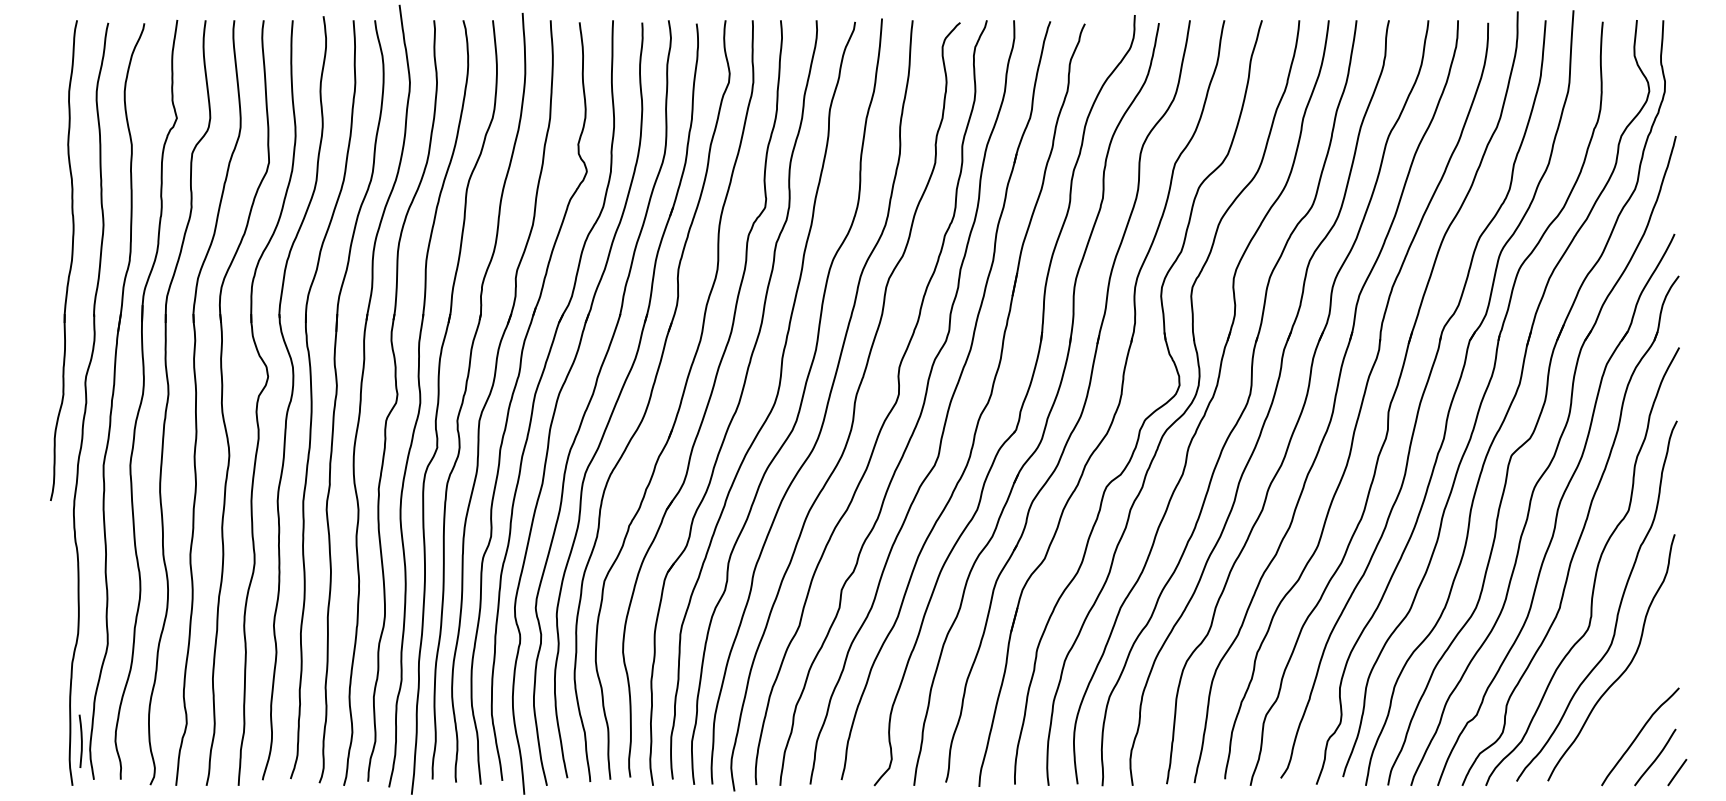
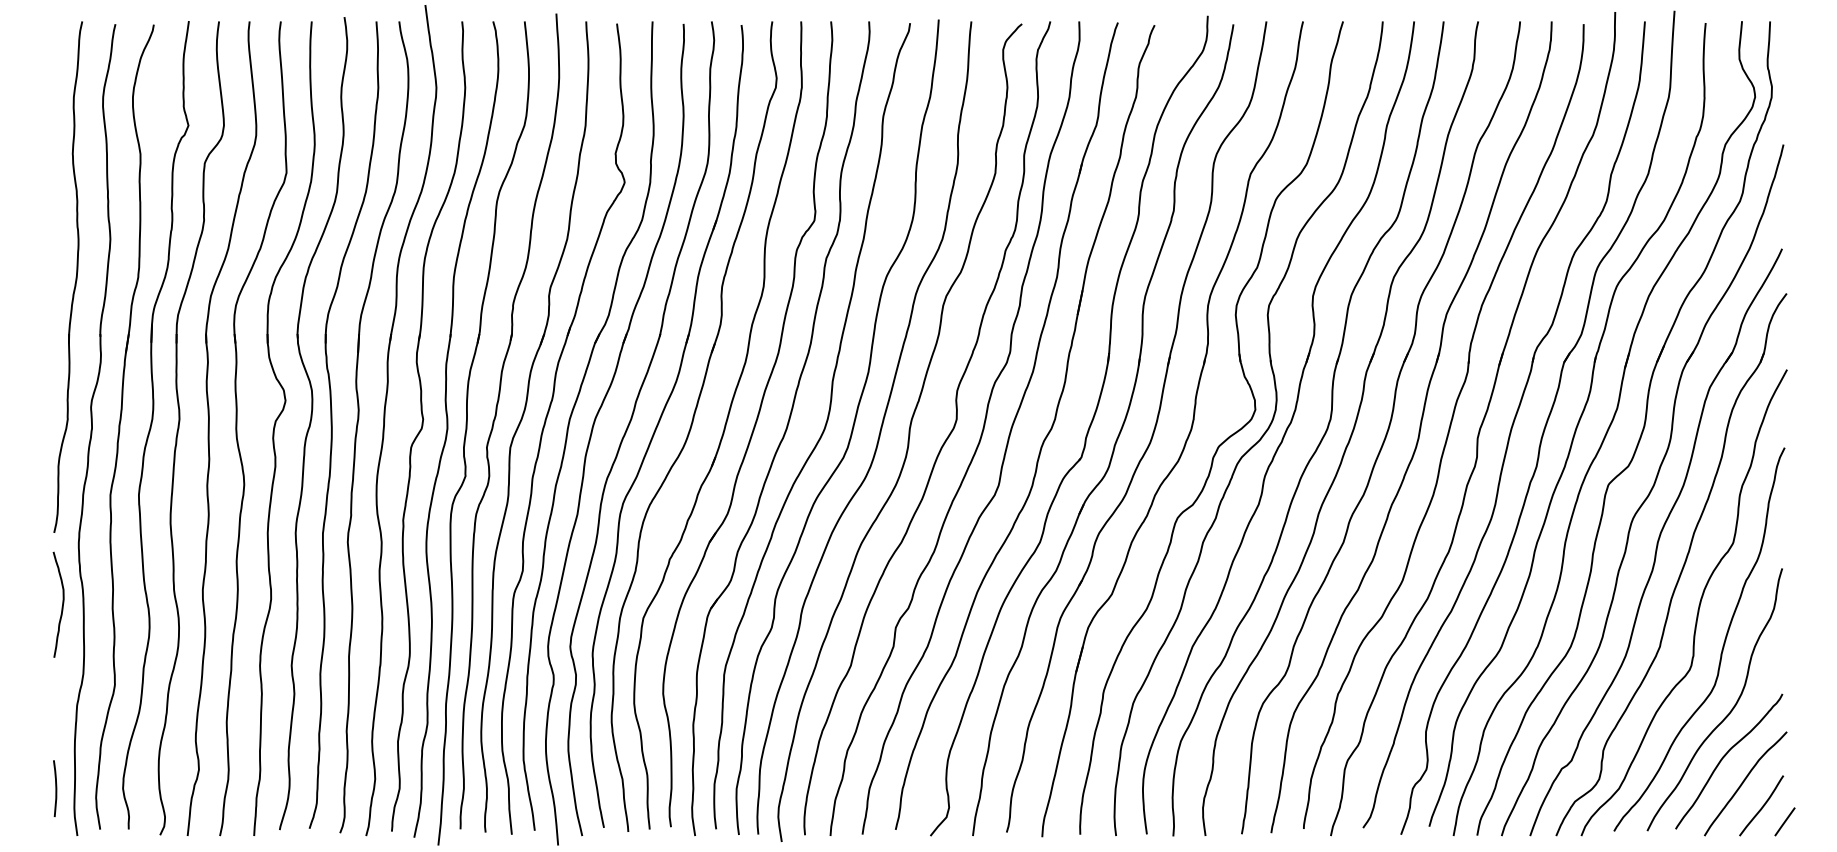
curve: (57, 570) -> (61, 606), added
curve: (1621, 711) -> (1725, 756), added
curve: (81, 741) -> (55, 788), moved

